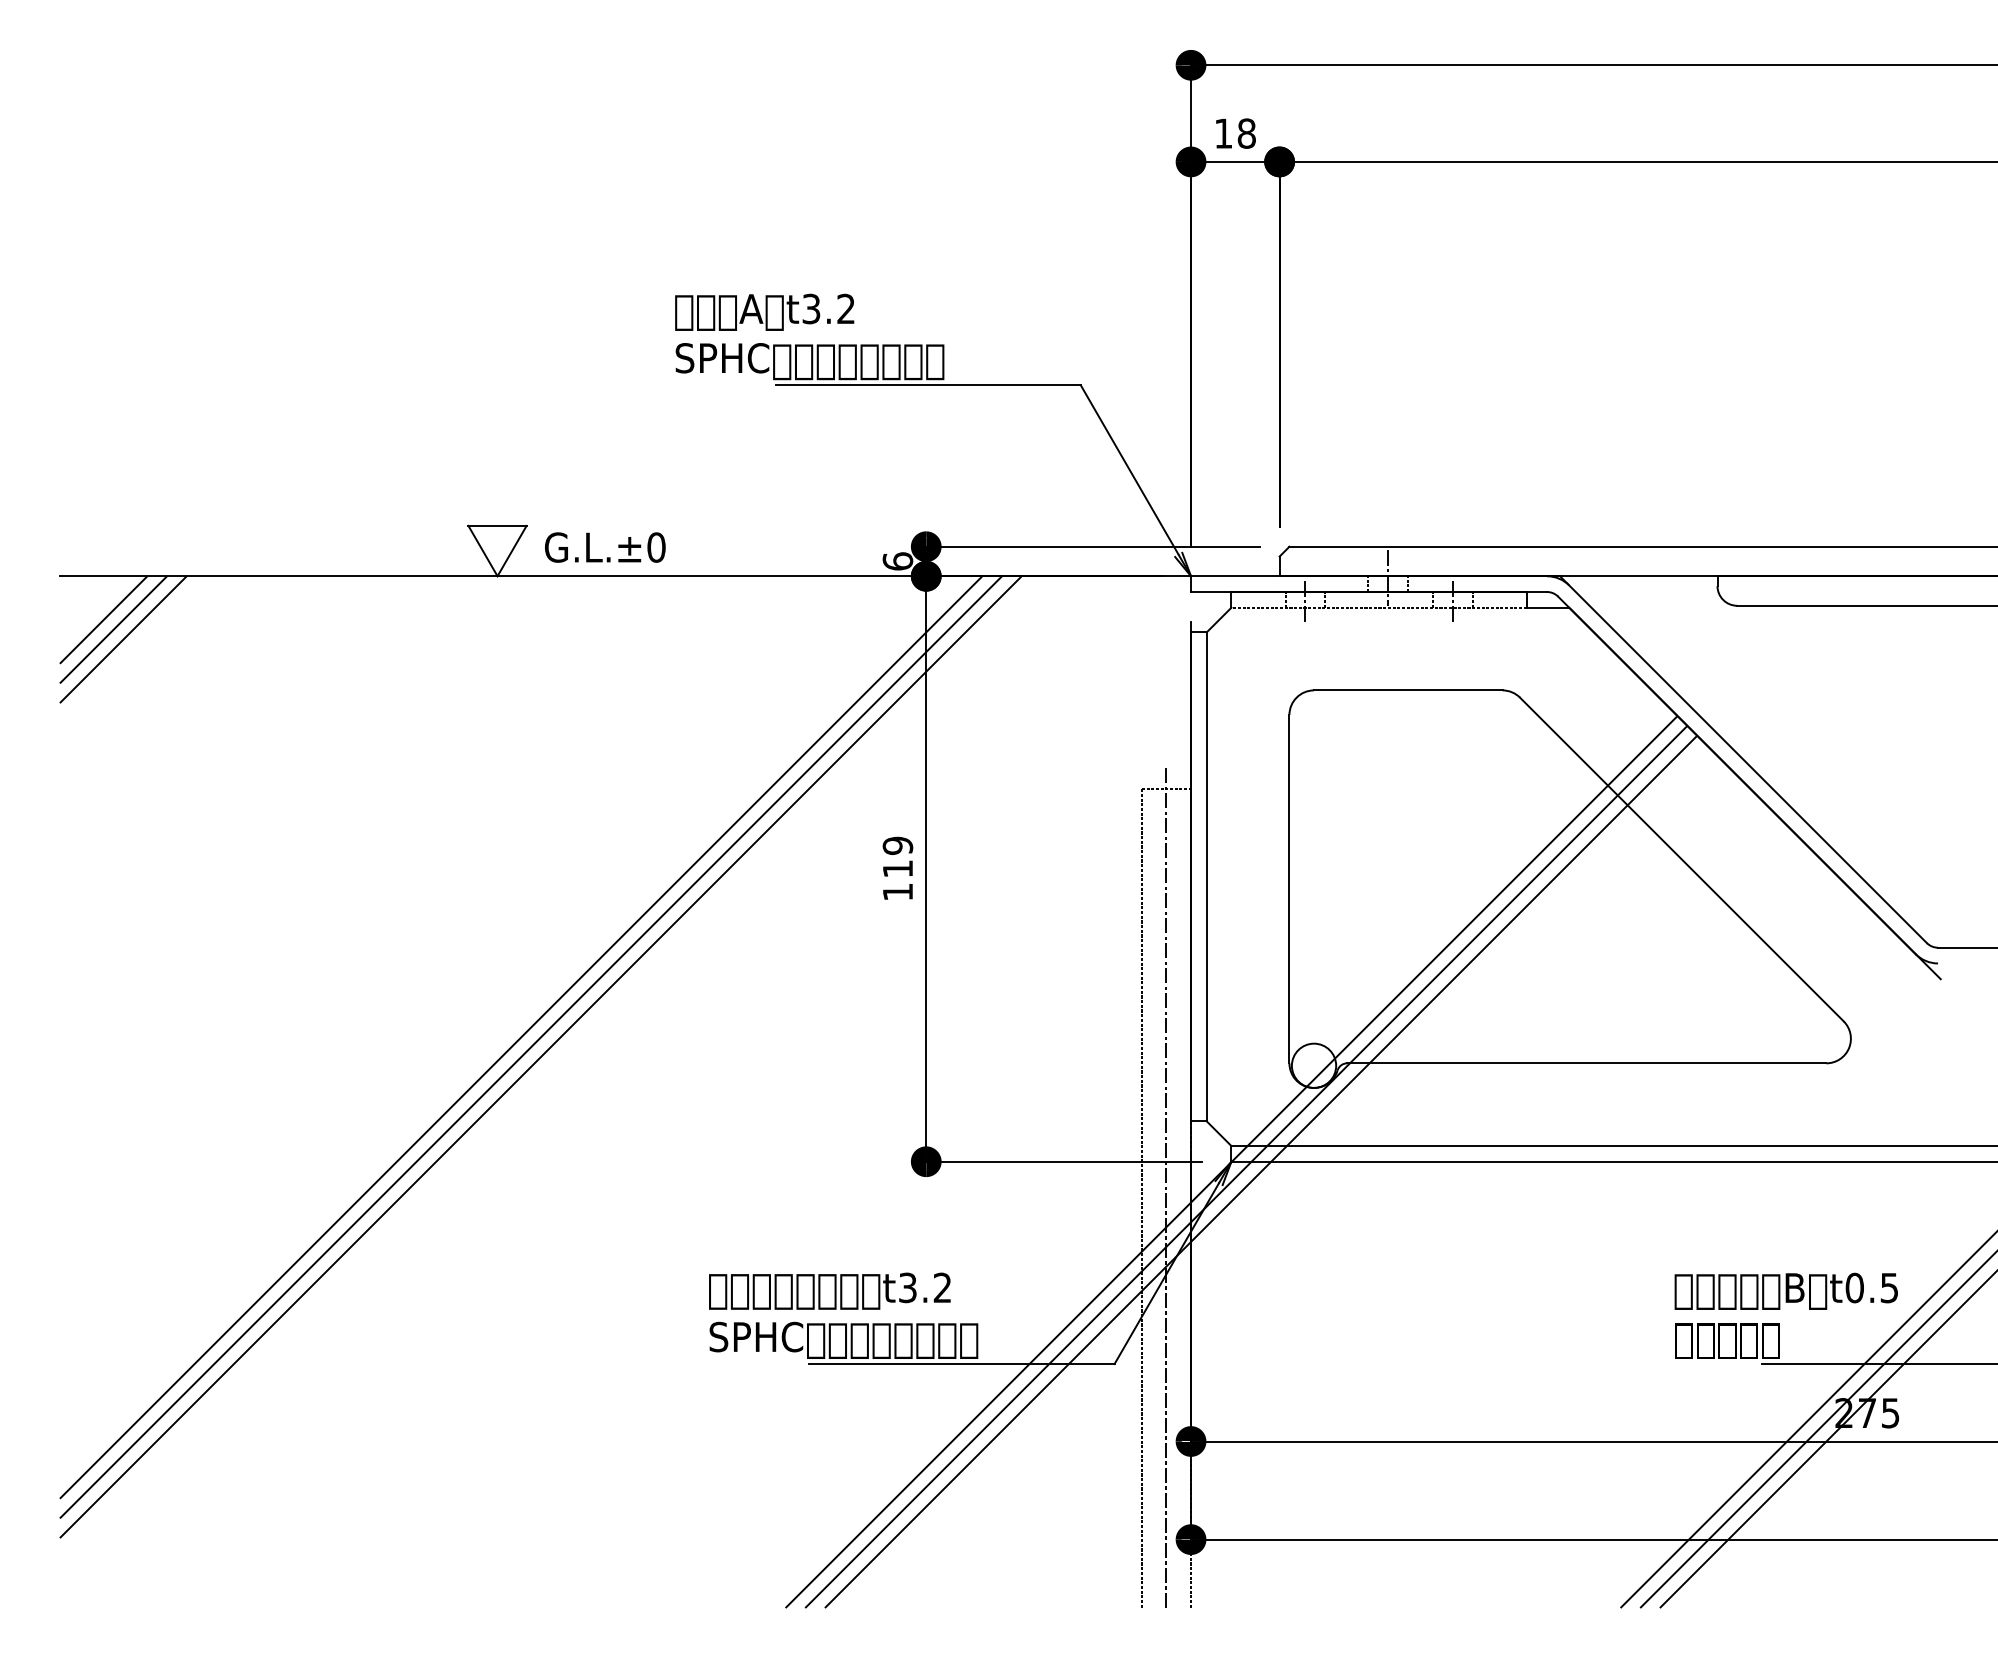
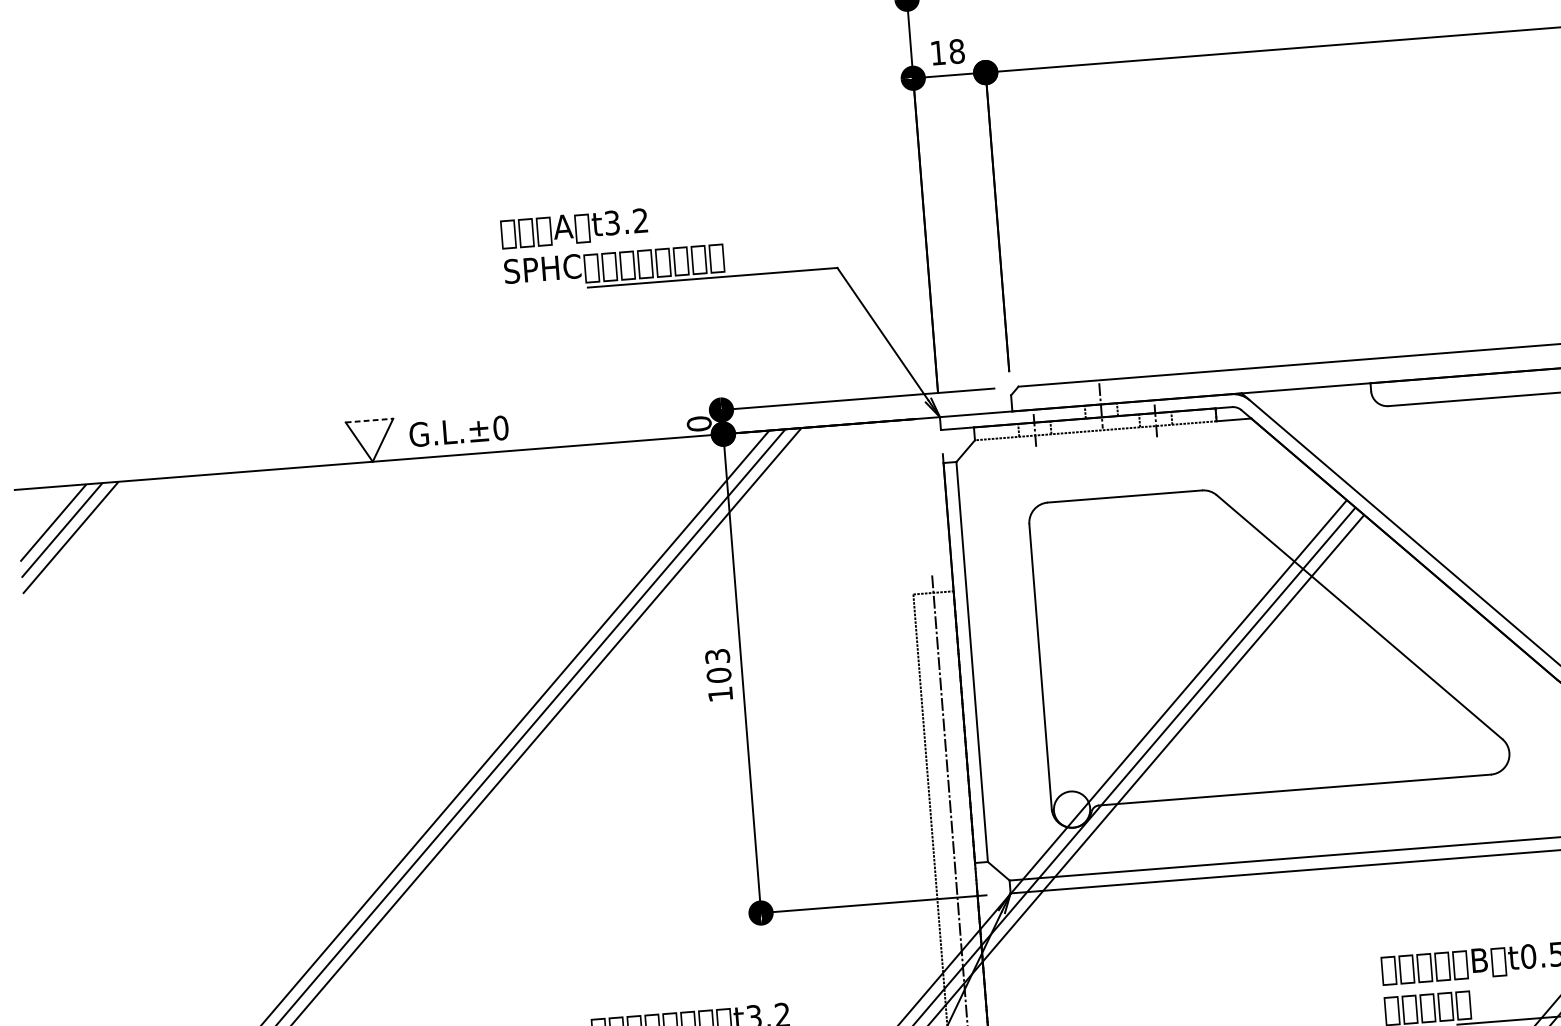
line: (498, 525) -> (370, 420), solid -> dashed
text: (897, 561) -> (698, 423), 6 -> 0
text: (897, 857) -> (717, 666), 119 -> 103

